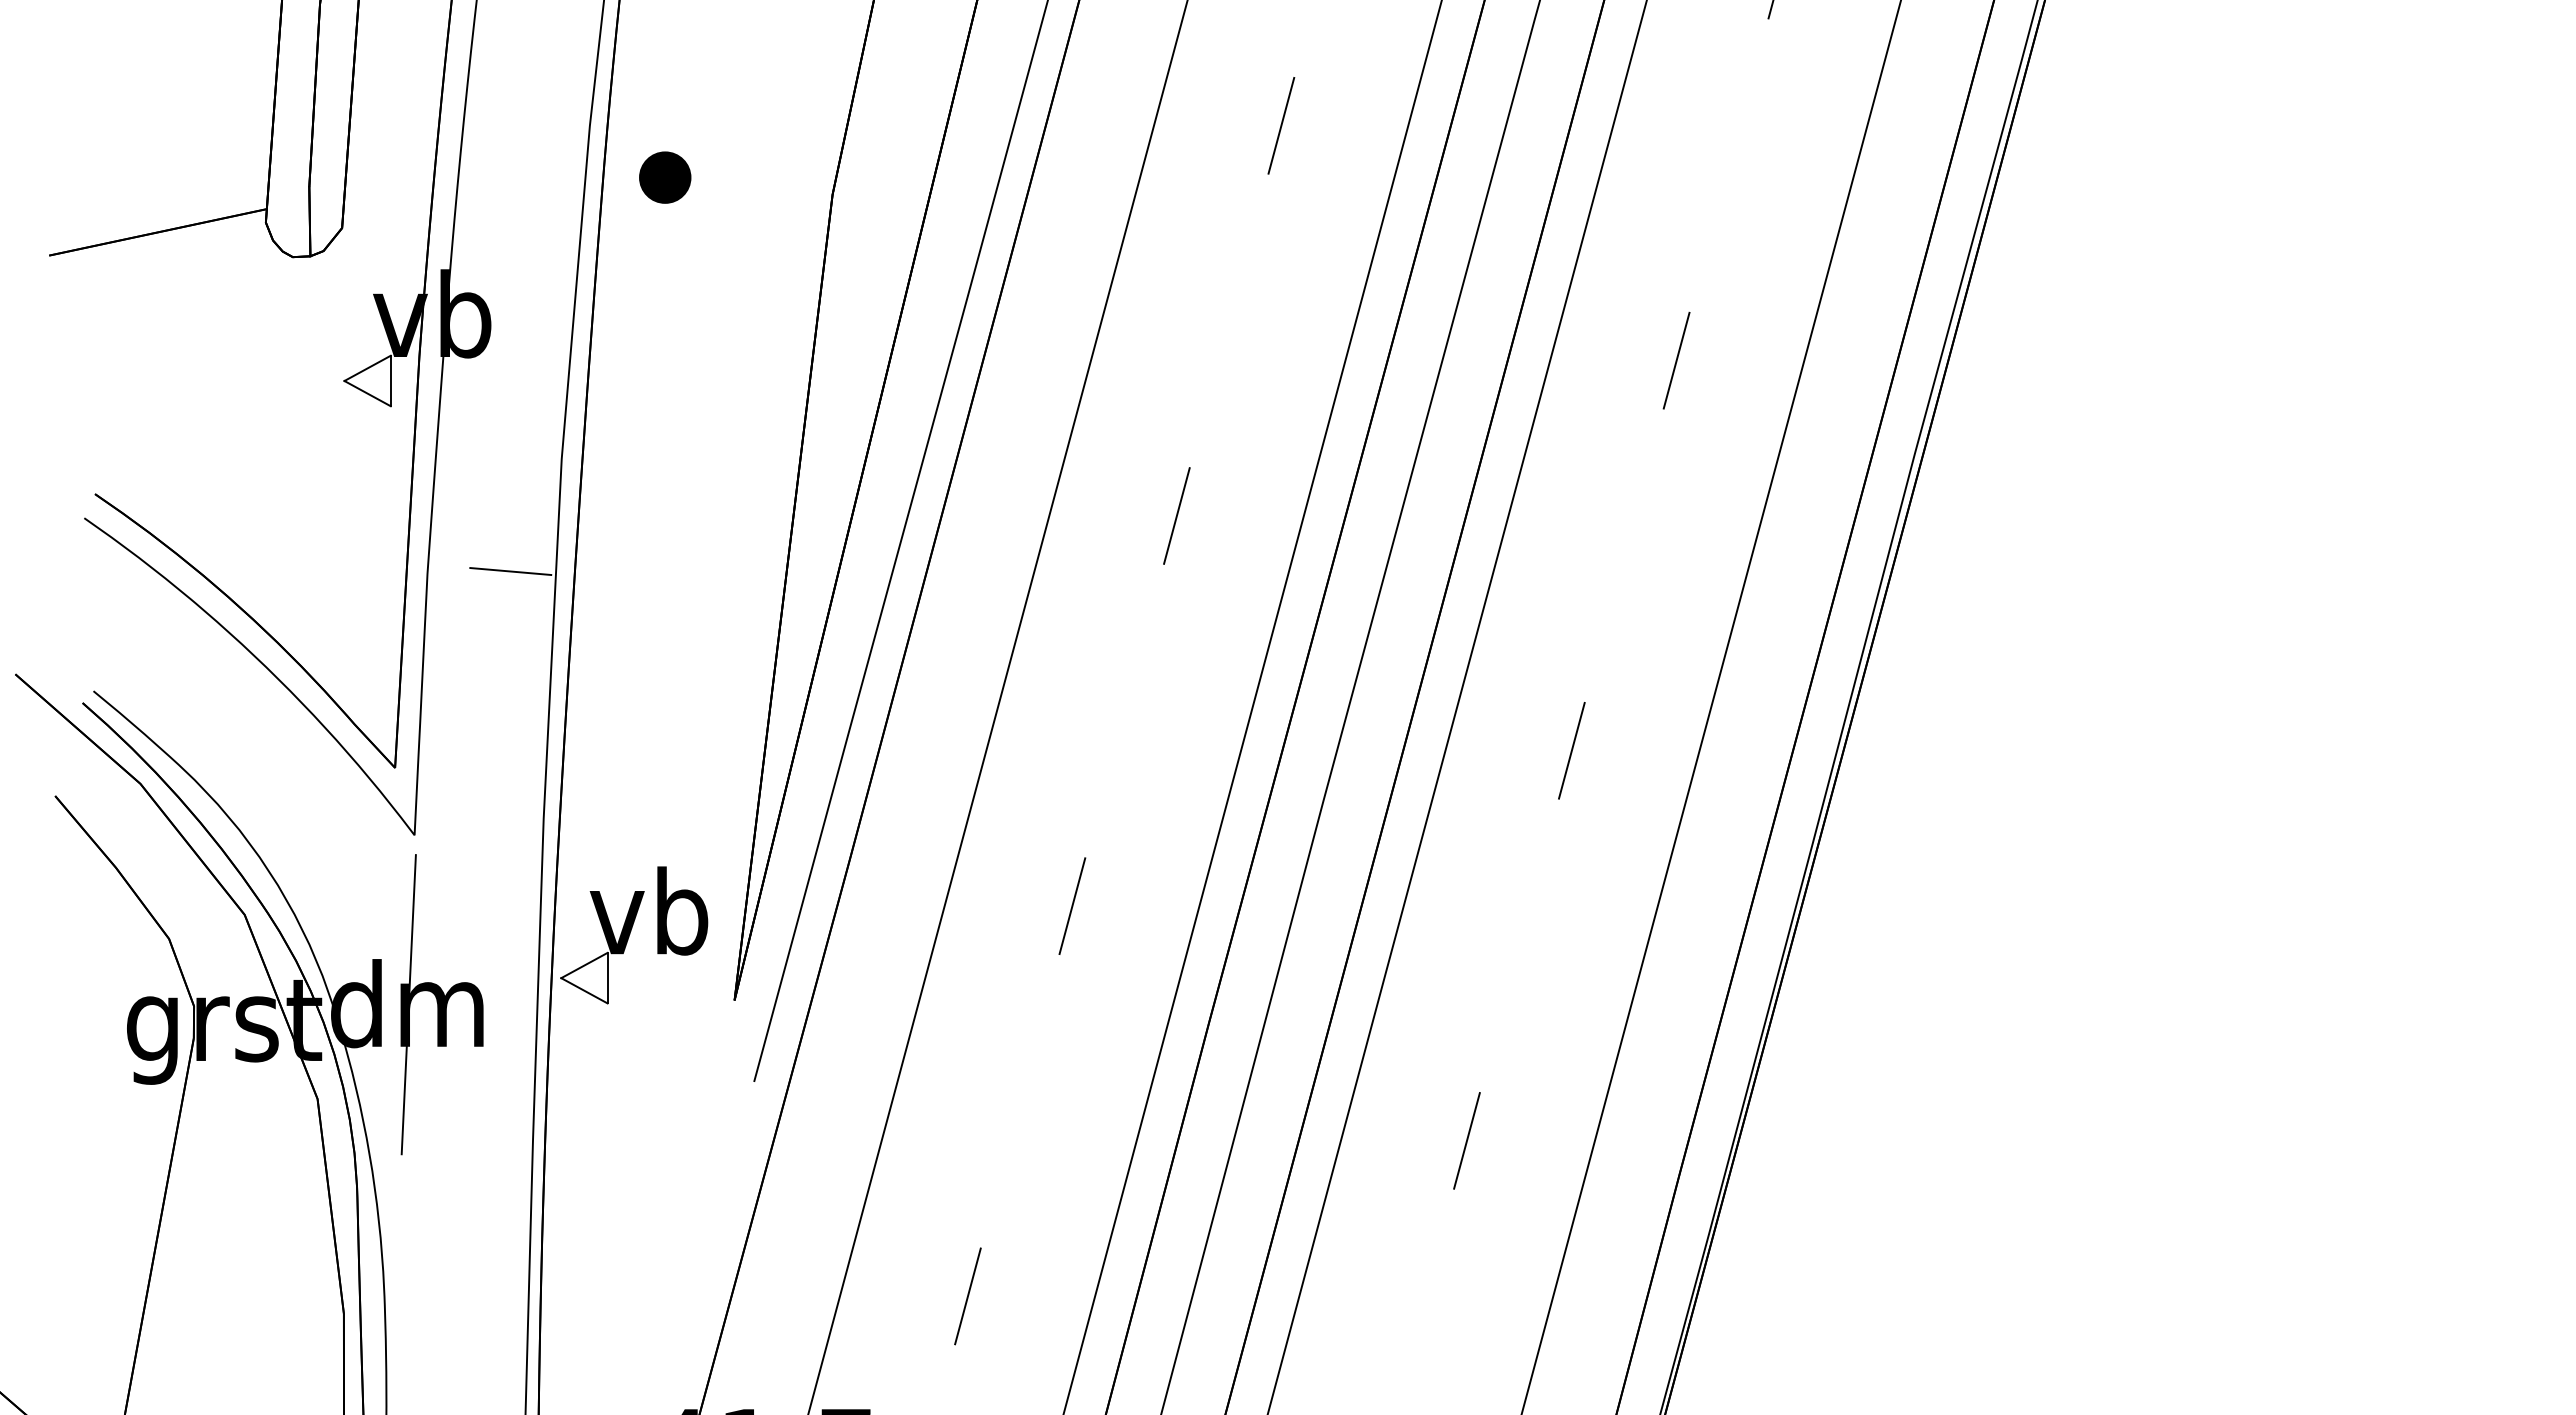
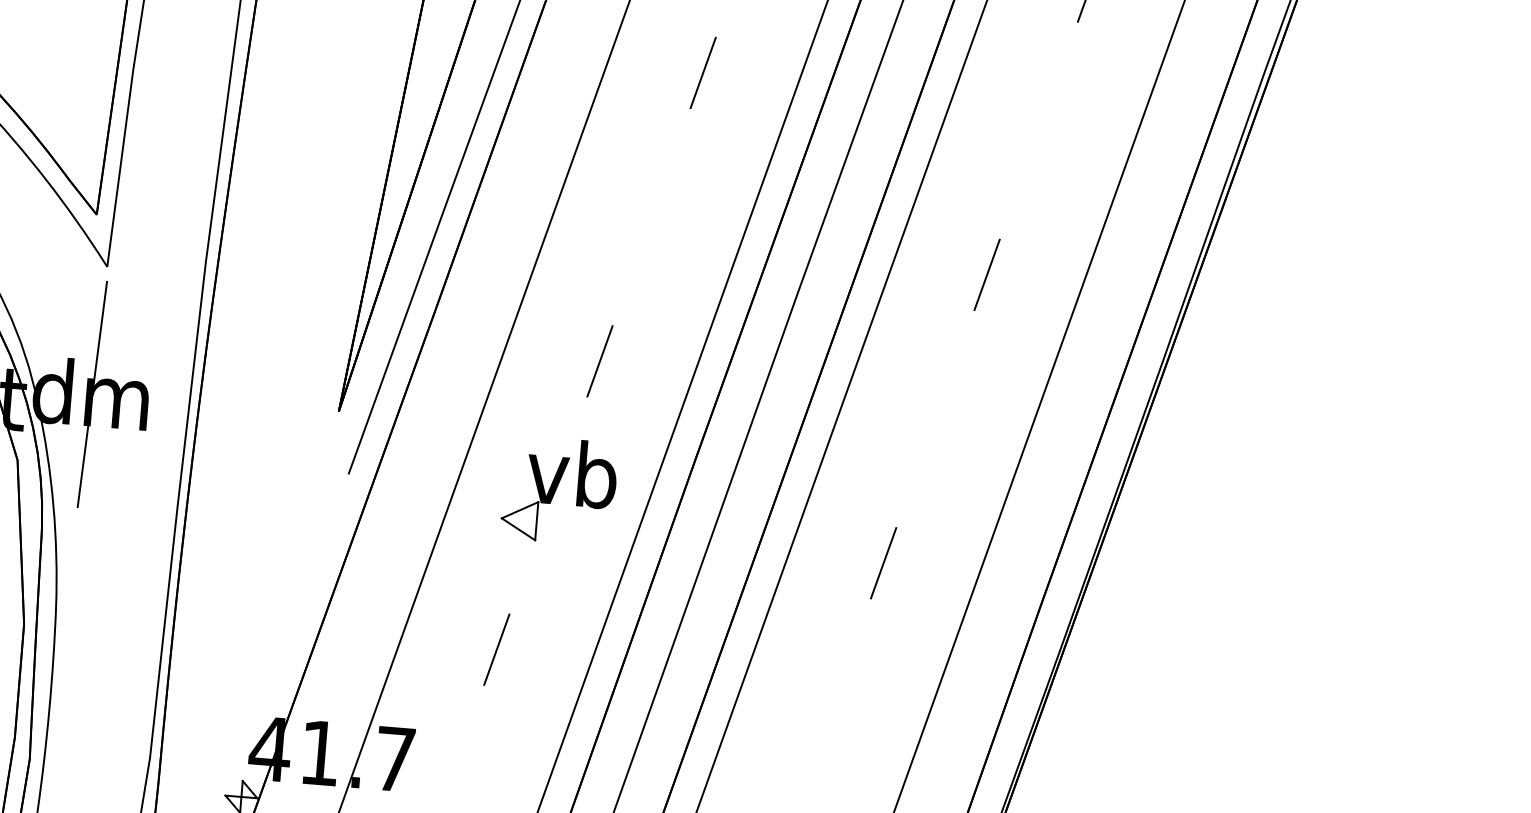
line: (510, 571) -> (196, 73), removed
part: (634, 935) -> (559, 490), moved

